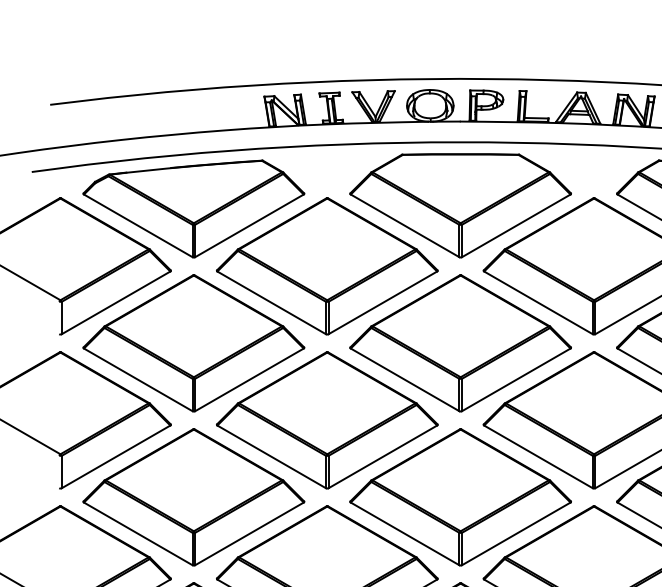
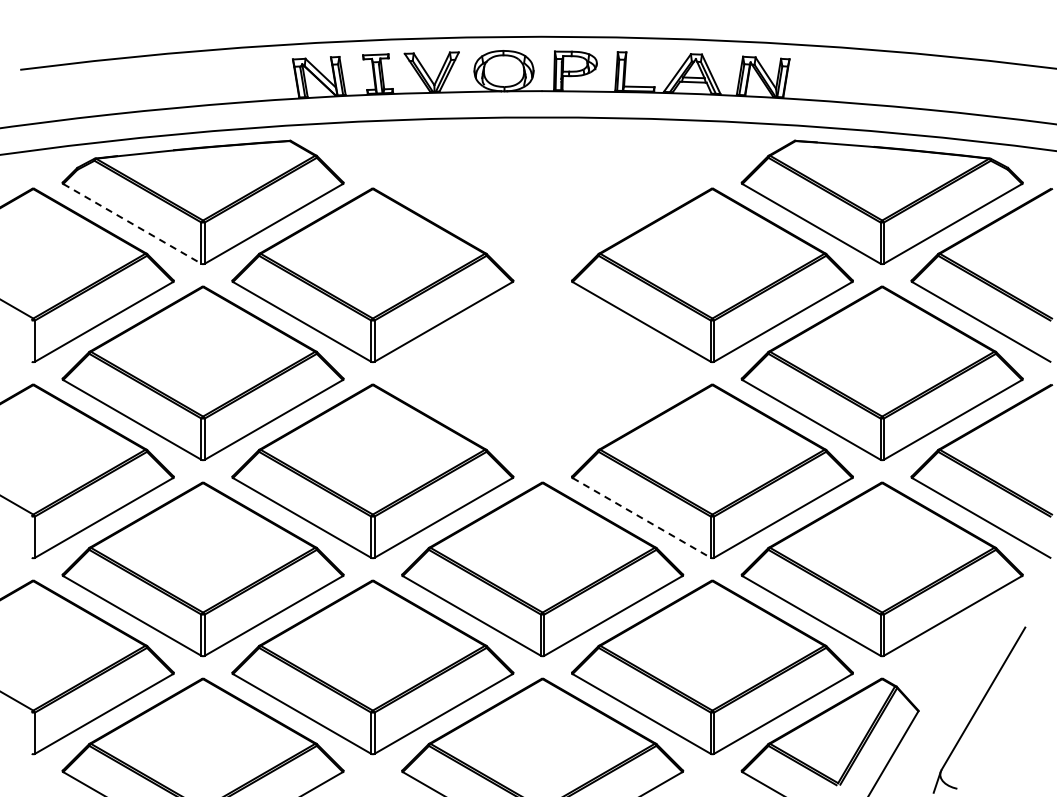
part: (460, 205) -> (542, 197), removed
line: (138, 225) -> (132, 223), solid -> dashed
part: (460, 343) -> (542, 373), removed
line: (538, 456) -> (641, 517), solid -> dashed

